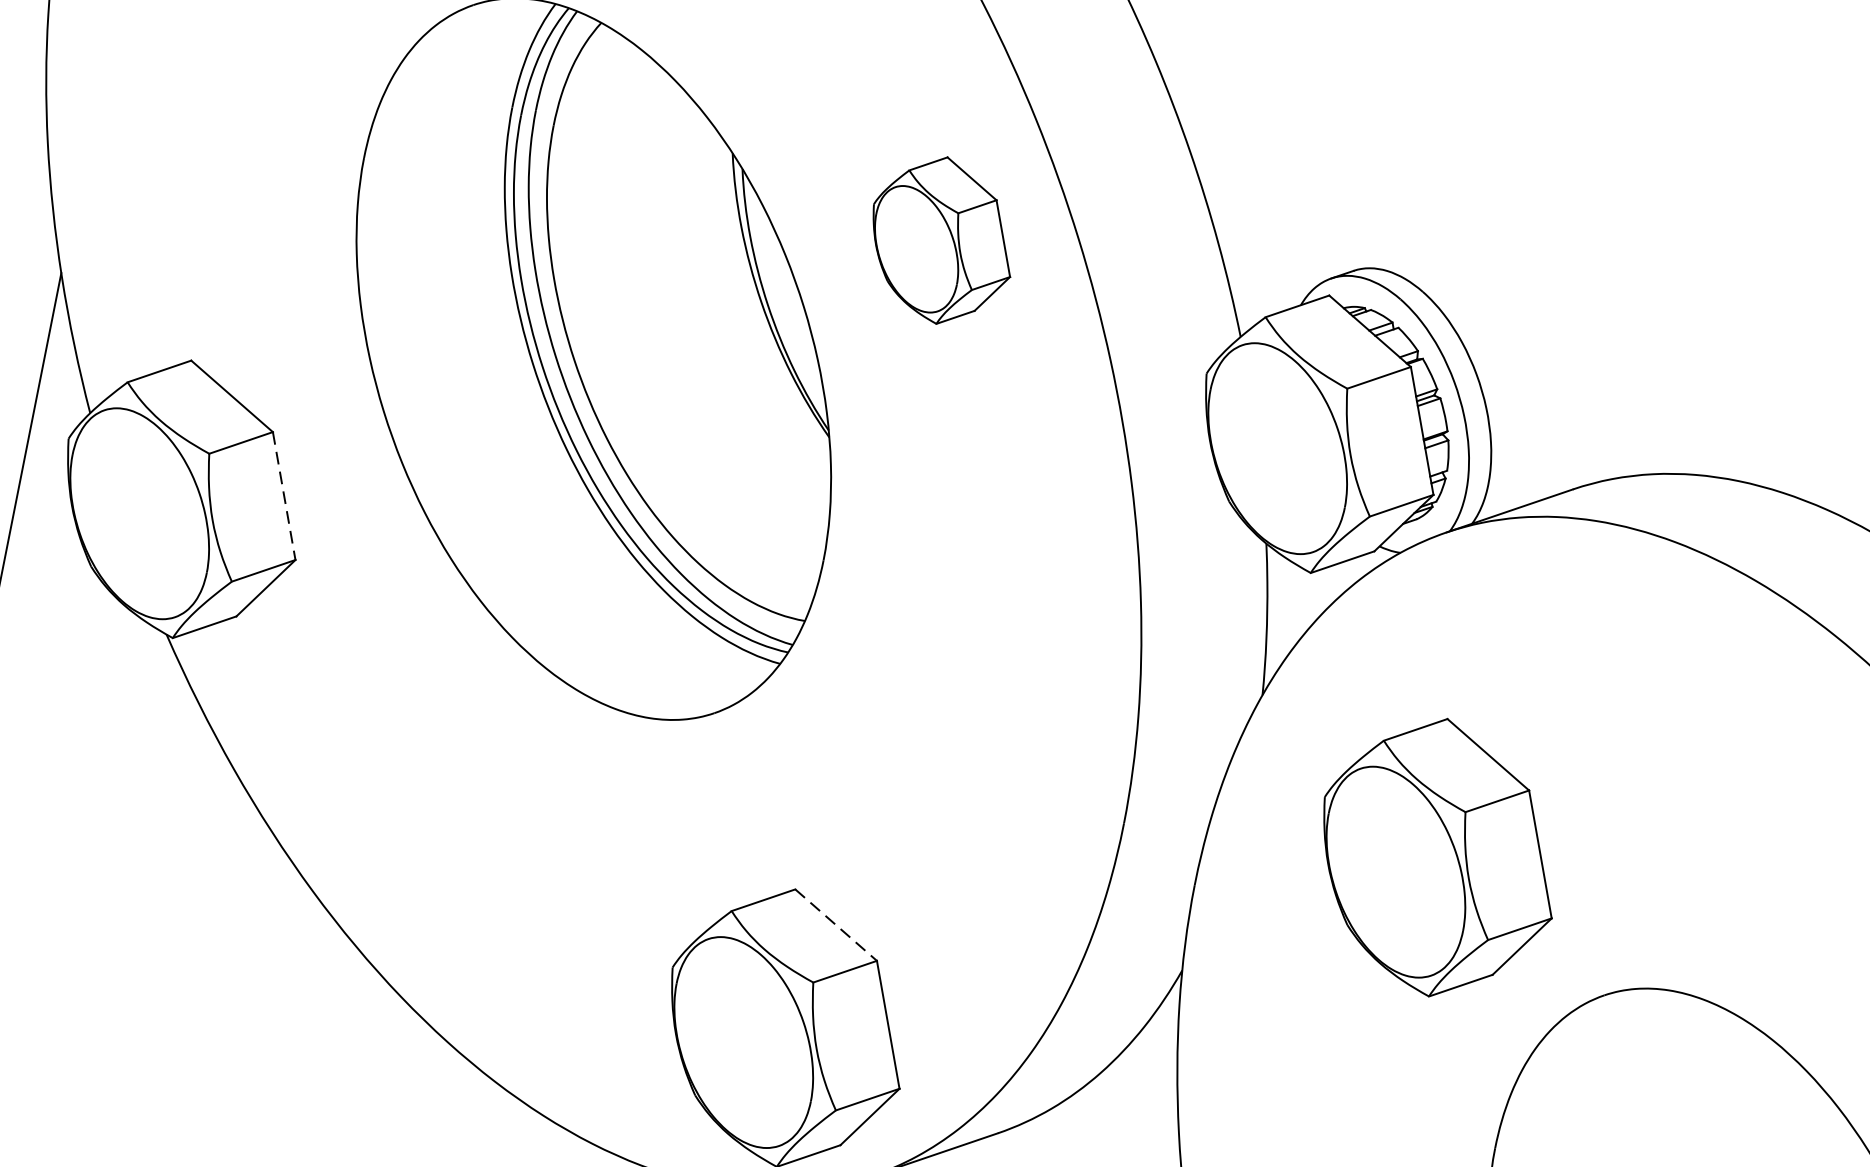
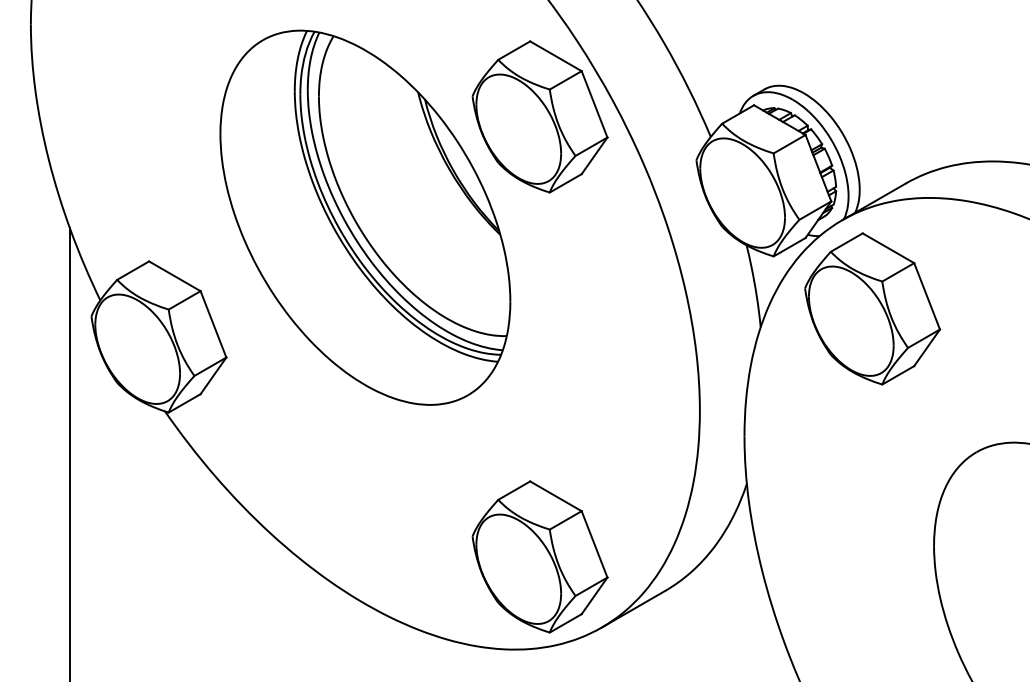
part: (941, 239) -> (539, 116), size x1.67
line: (284, 496) -> (213, 324), dashed -> solid
part: (1438, 856) -> (872, 308), moved
line: (835, 925) -> (555, 496), dashed -> solid

